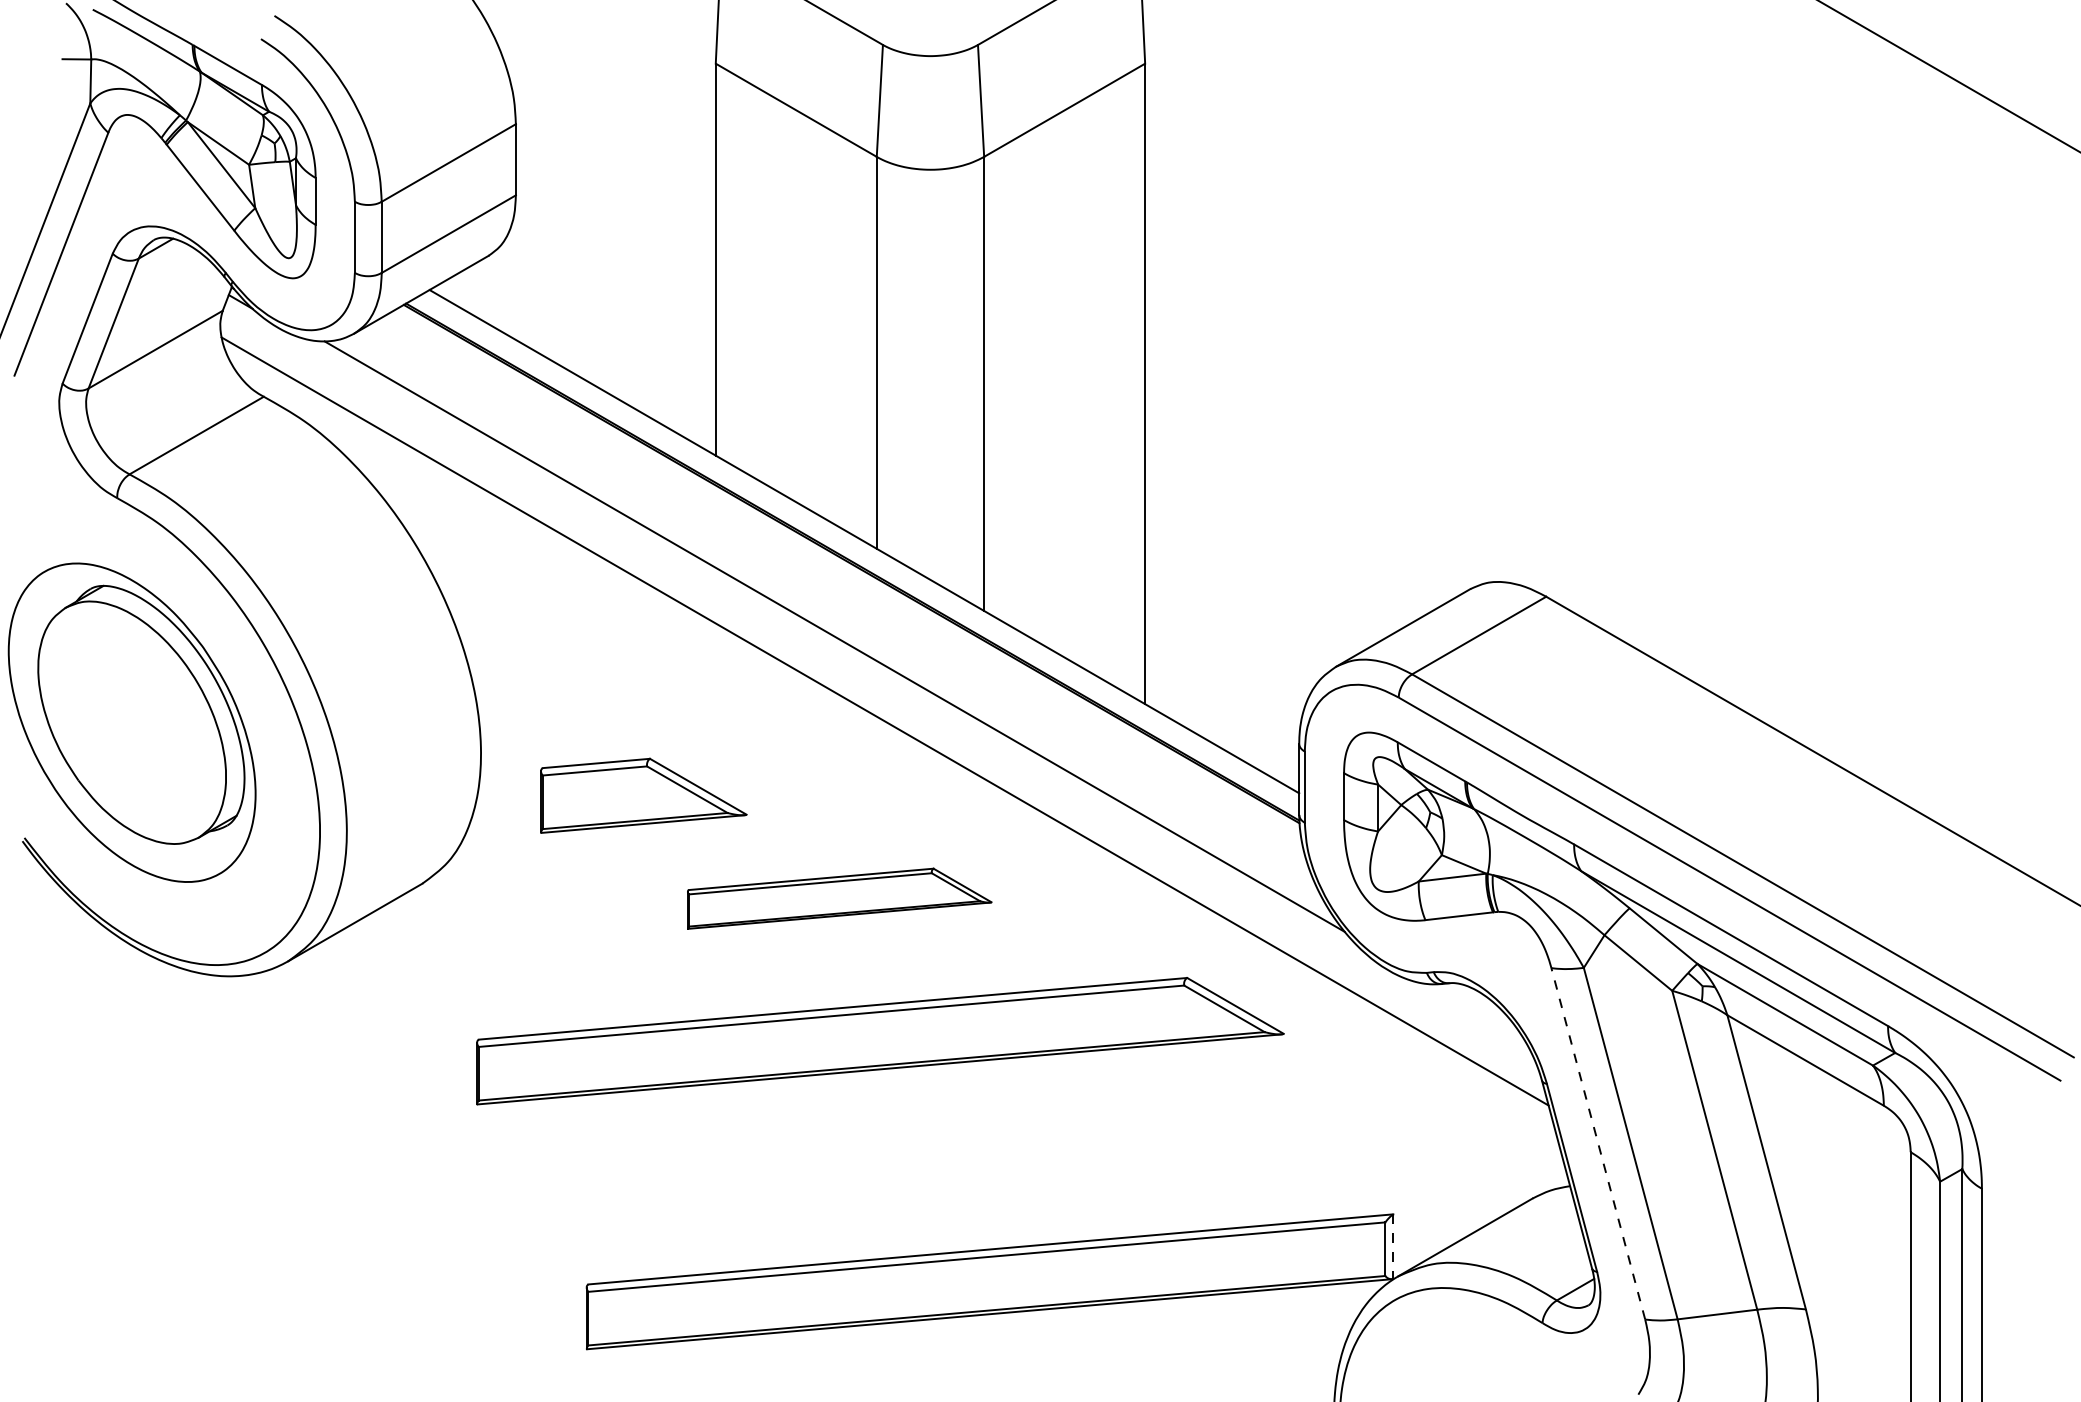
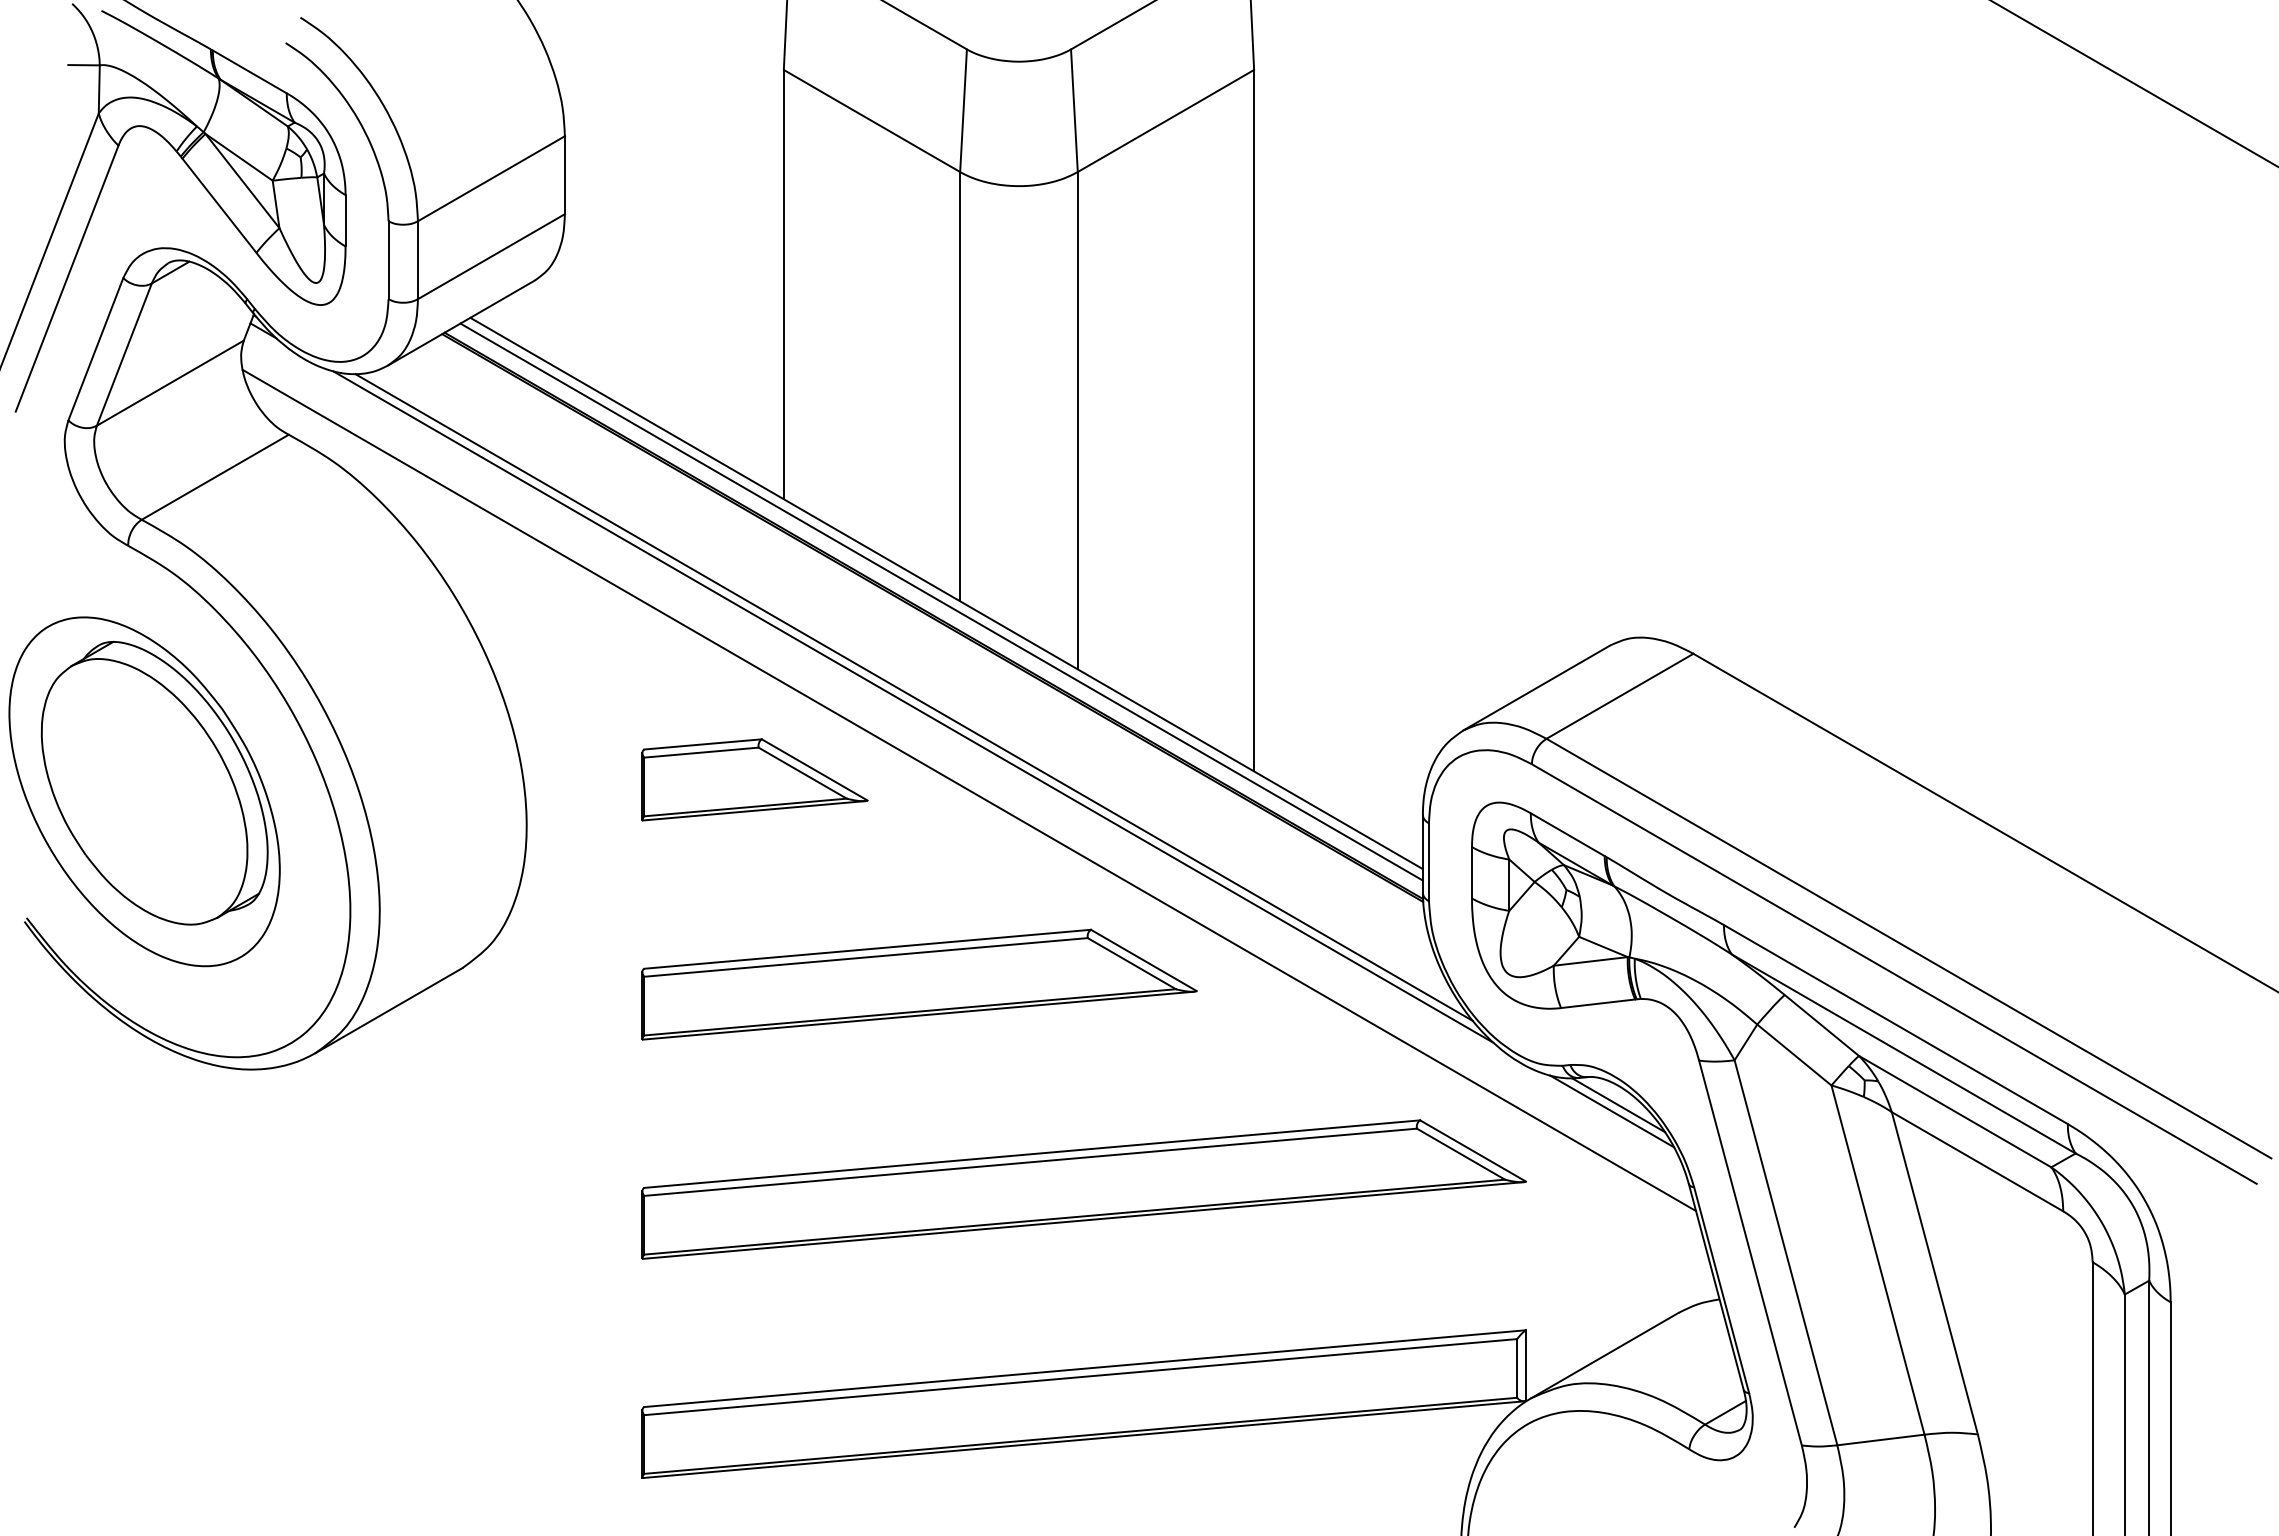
line: (859, 548) -> (941, 601), added
line: (834, 644) -> (913, 706), added
part: (643, 795) -> (754, 779), moved
part: (839, 898) -> (919, 984), size x1.67
line: (1477, 1009) -> (1618, 1105), added
line: (1472, 1014) -> (1612, 1111), added
part: (879, 1041) -> (1083, 1189), moved
line: (1598, 1143) -> (1750, 1252), dashed -> solid
line: (1392, 1246) -> (1525, 1365), dashed -> solid

